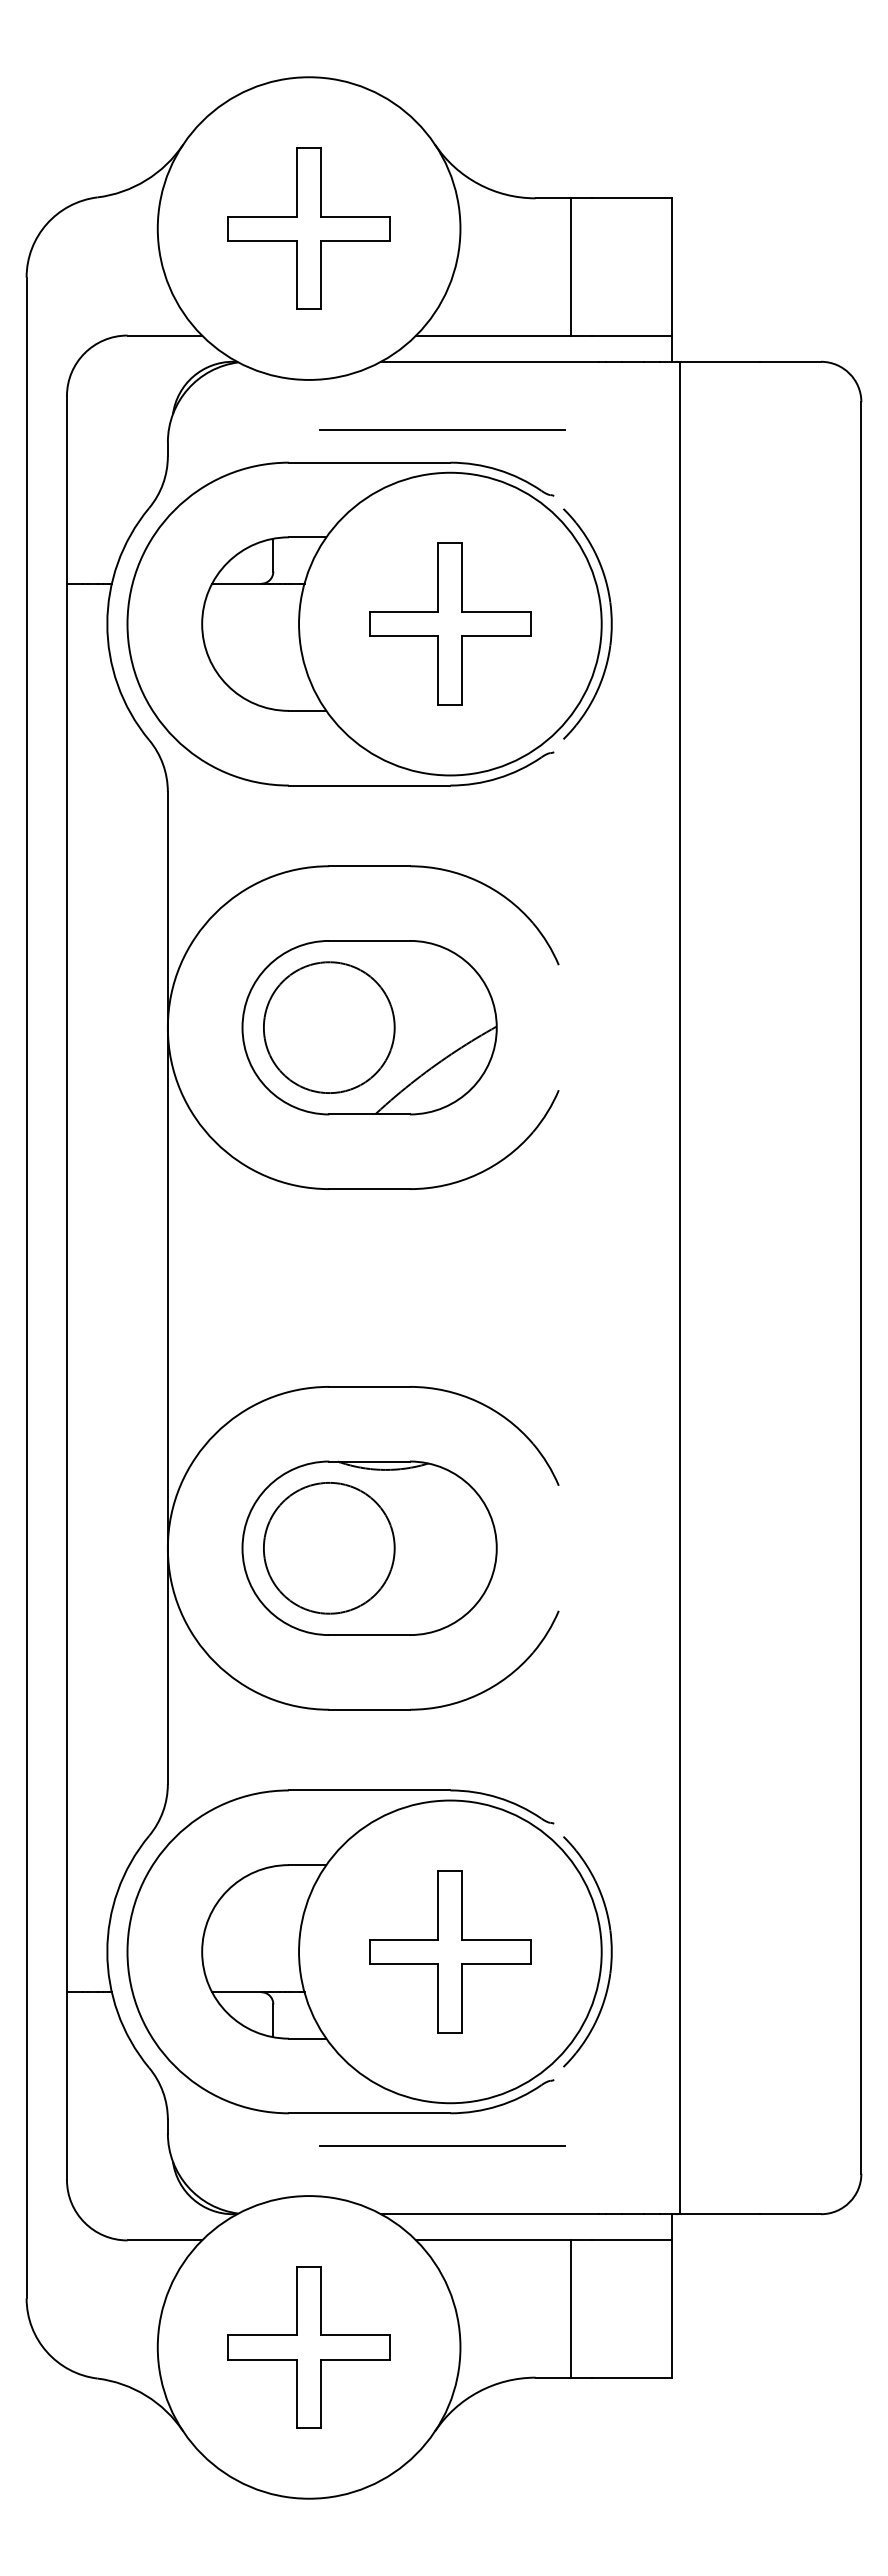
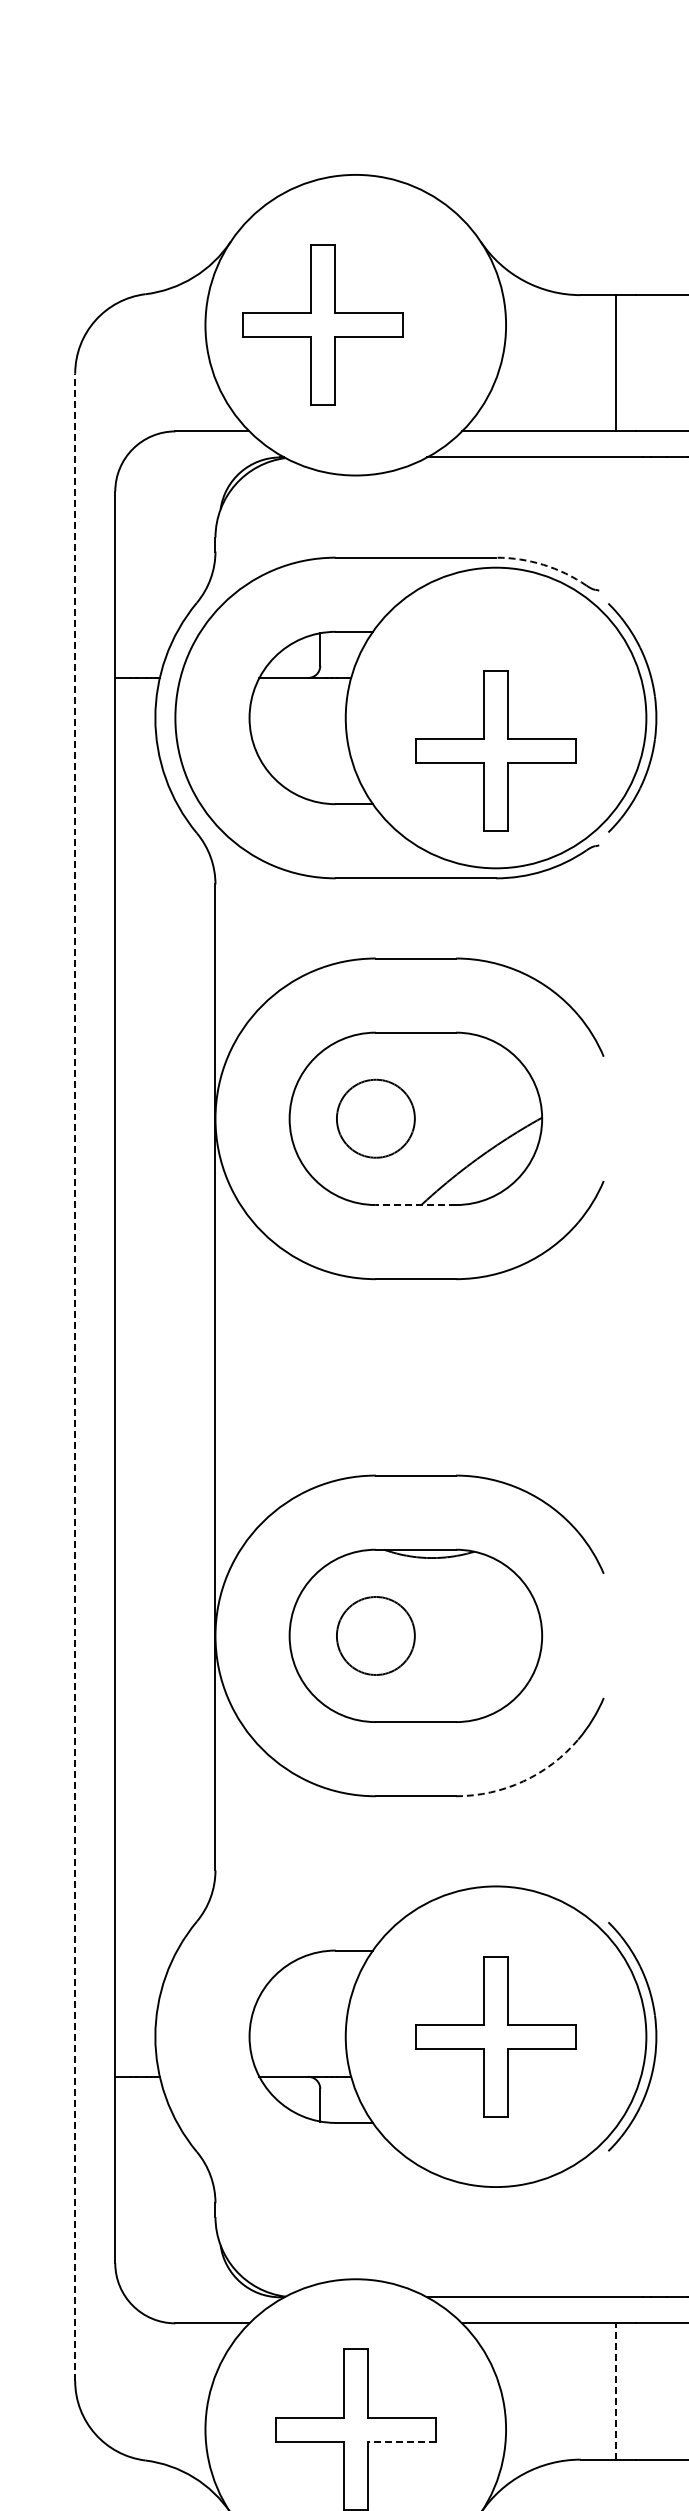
part: (308, 228) -> (322, 325), moved
line: (441, 430) -> (487, 525), removed
arc: (498, 469) -> (543, 564), solid -> dashed
part: (450, 623) -> (496, 750), moved
part: (329, 1027) -> (376, 1118), size x0.6
line: (369, 1114) -> (415, 1205), solid -> dashed
line: (26, 1287) -> (75, 1376), solid -> dashed
part: (329, 1548) -> (376, 1636), size x0.6
arc: (477, 1694) -> (523, 1781), solid -> dashed
part: (340, 1790) -> (386, 1876), removed
line: (441, 2145) -> (487, 2229), removed
line: (571, 2309) -> (616, 2391), solid -> dashed
line: (355, 2359) -> (401, 2441), solid -> dashed

